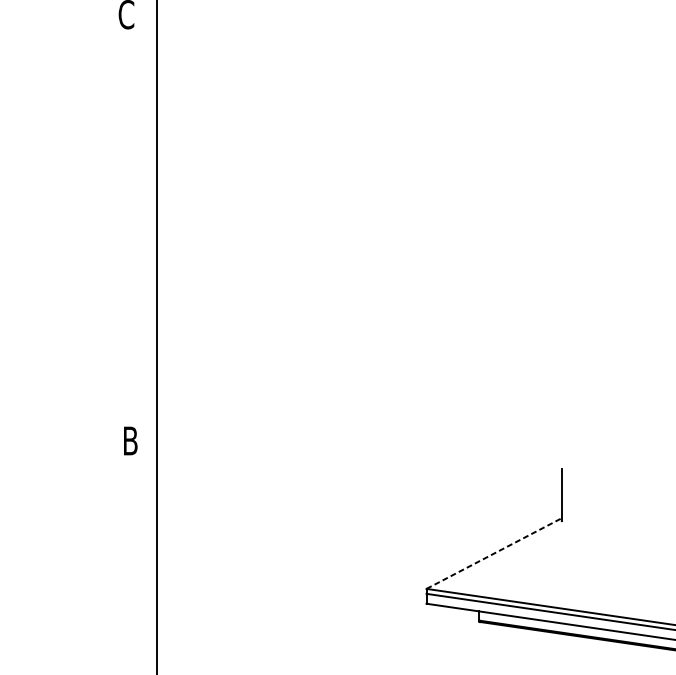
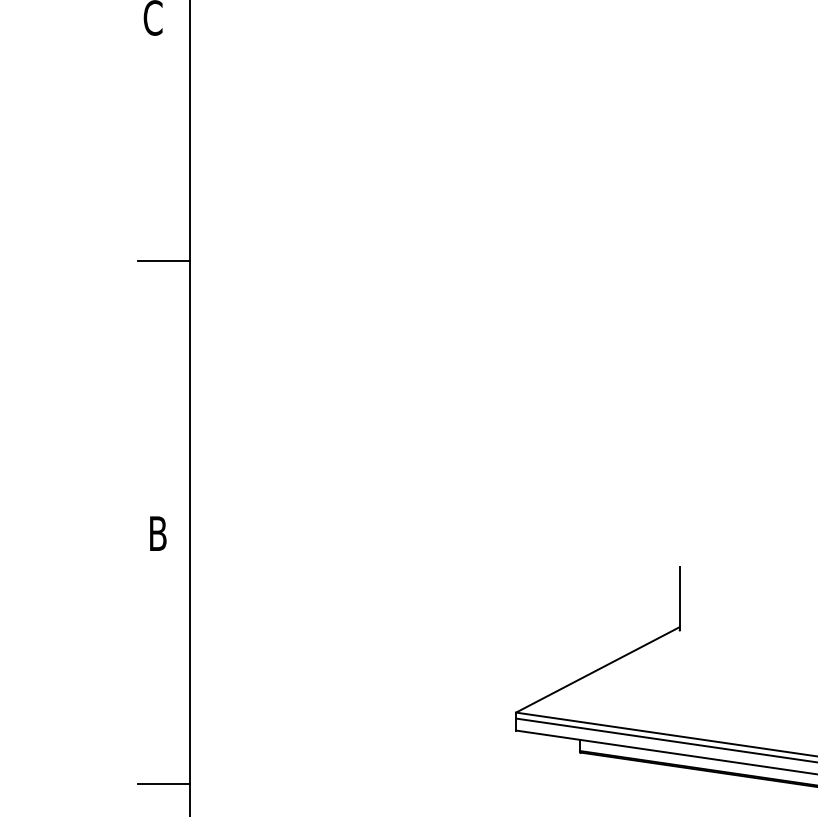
line: (135, 215) -> (164, 261), added
line: (494, 553) -> (598, 669), dashed -> solid
line: (135, 648) -> (164, 784), added

